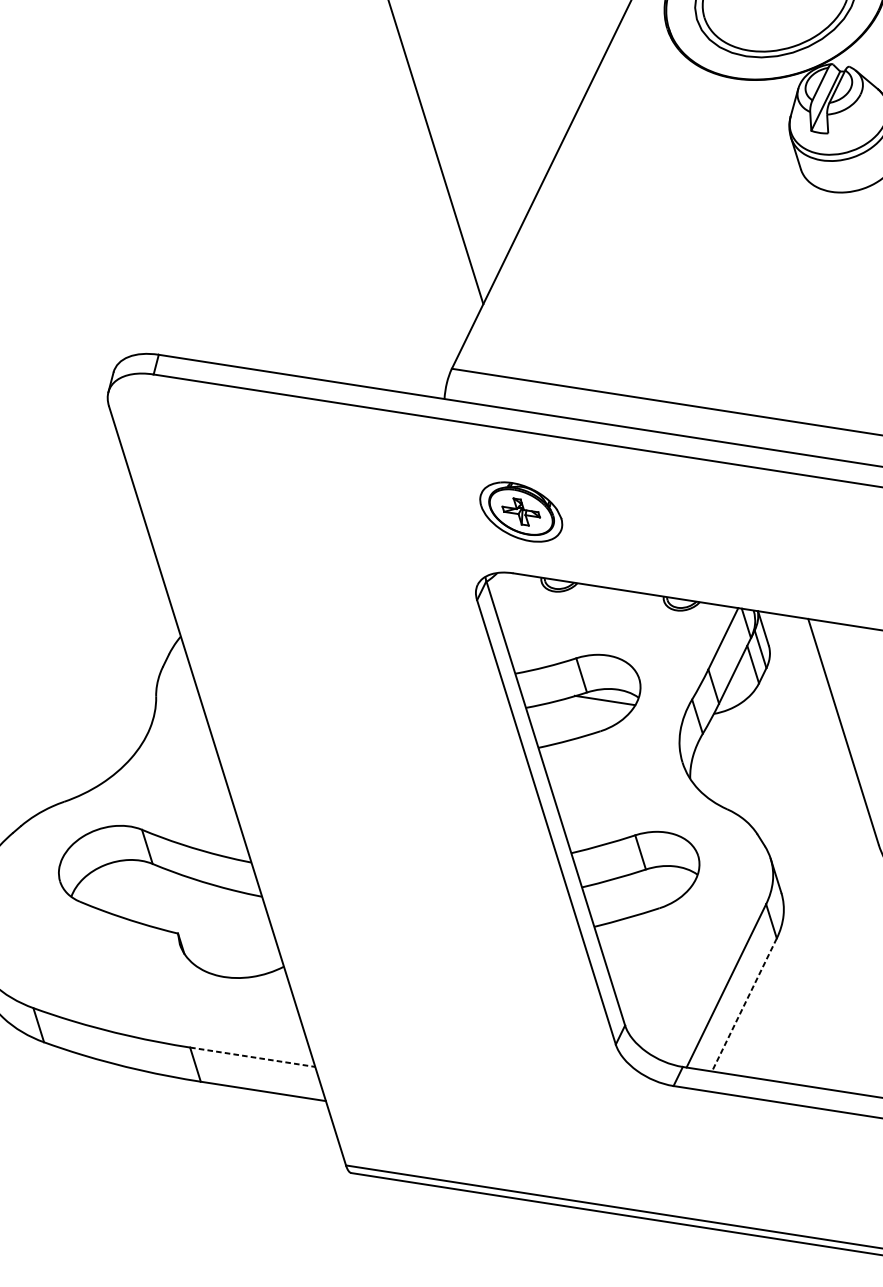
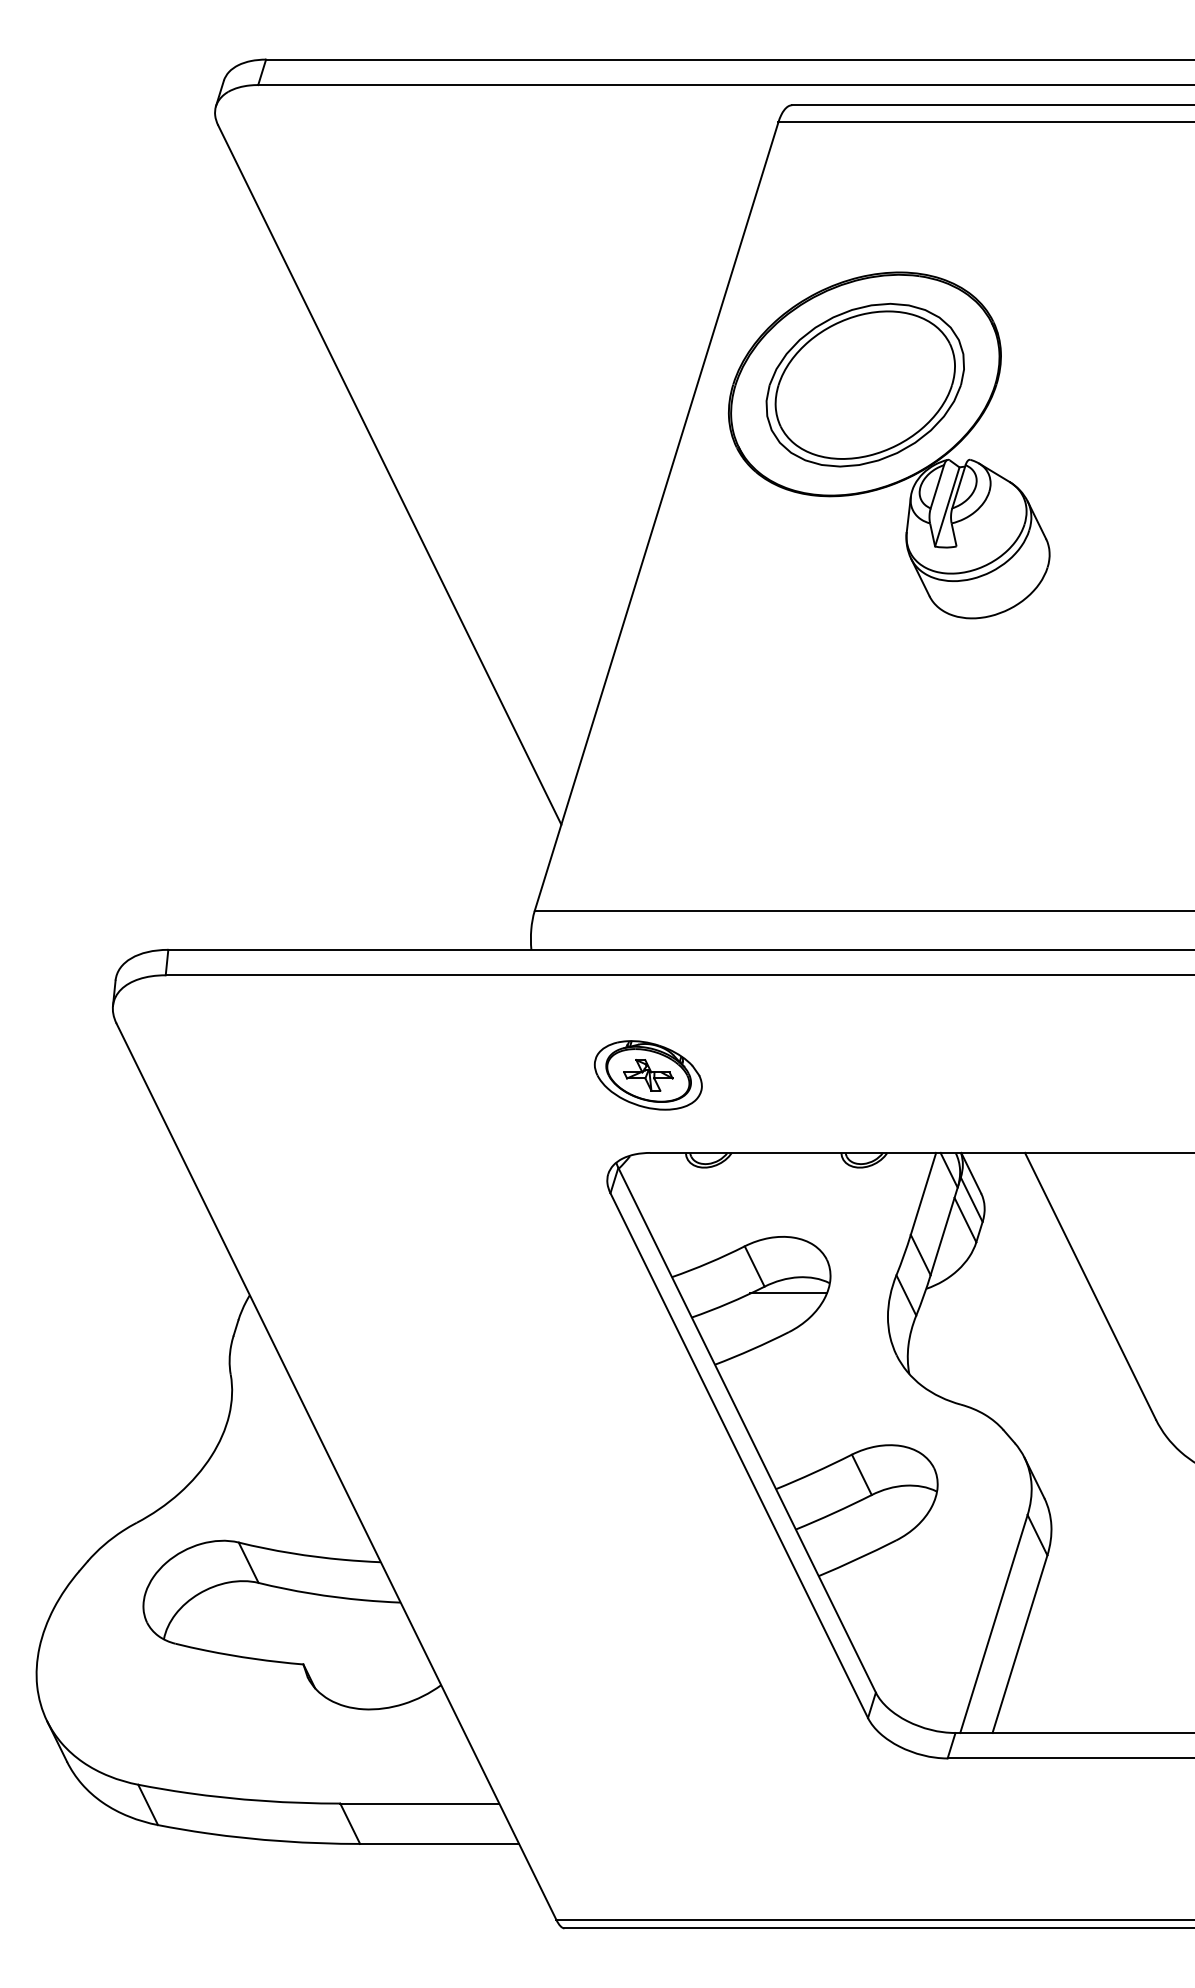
line: (743, 1005) -> (1019, 1644), dashed -> solid
line: (252, 1057) -> (419, 1803), dashed -> solid

